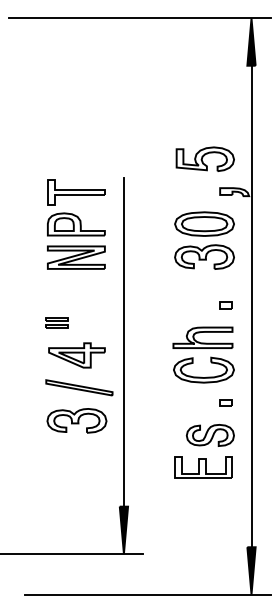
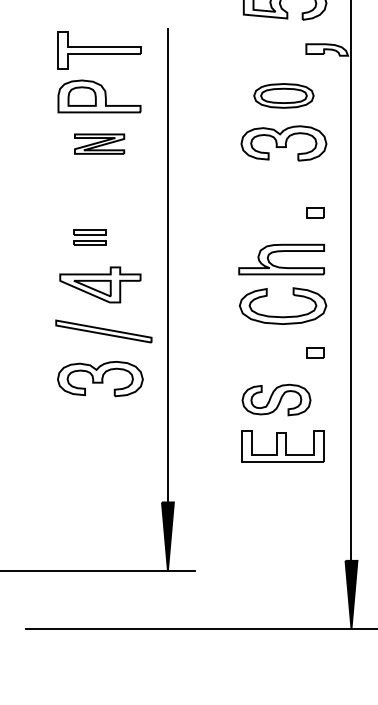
part: (204, 223) -> (283, 95), size x0.7
part: (76, 257) -> (99, 144), size x0.6
part: (56, 322) -> (89, 237), moved
part: (209, 435) -> (275, 400), moved

